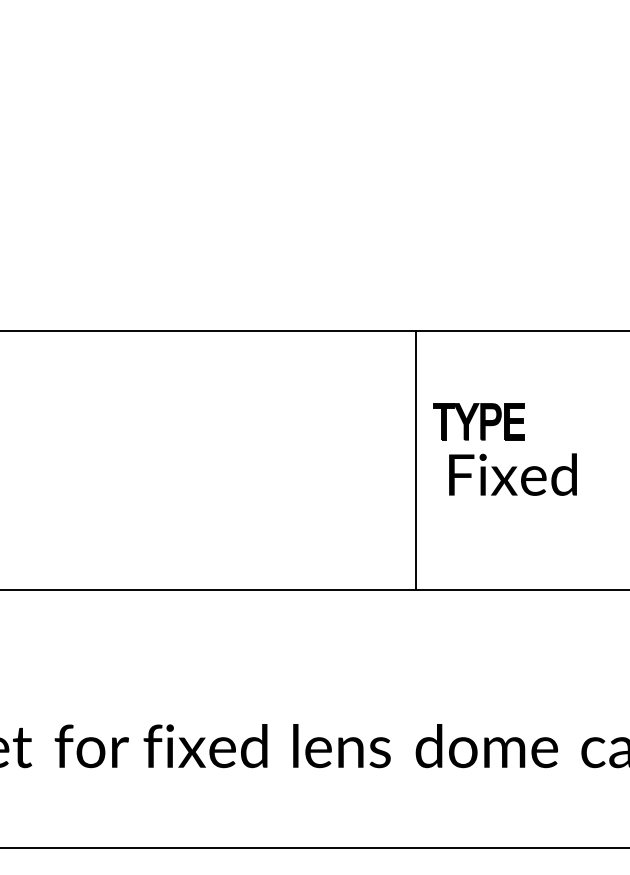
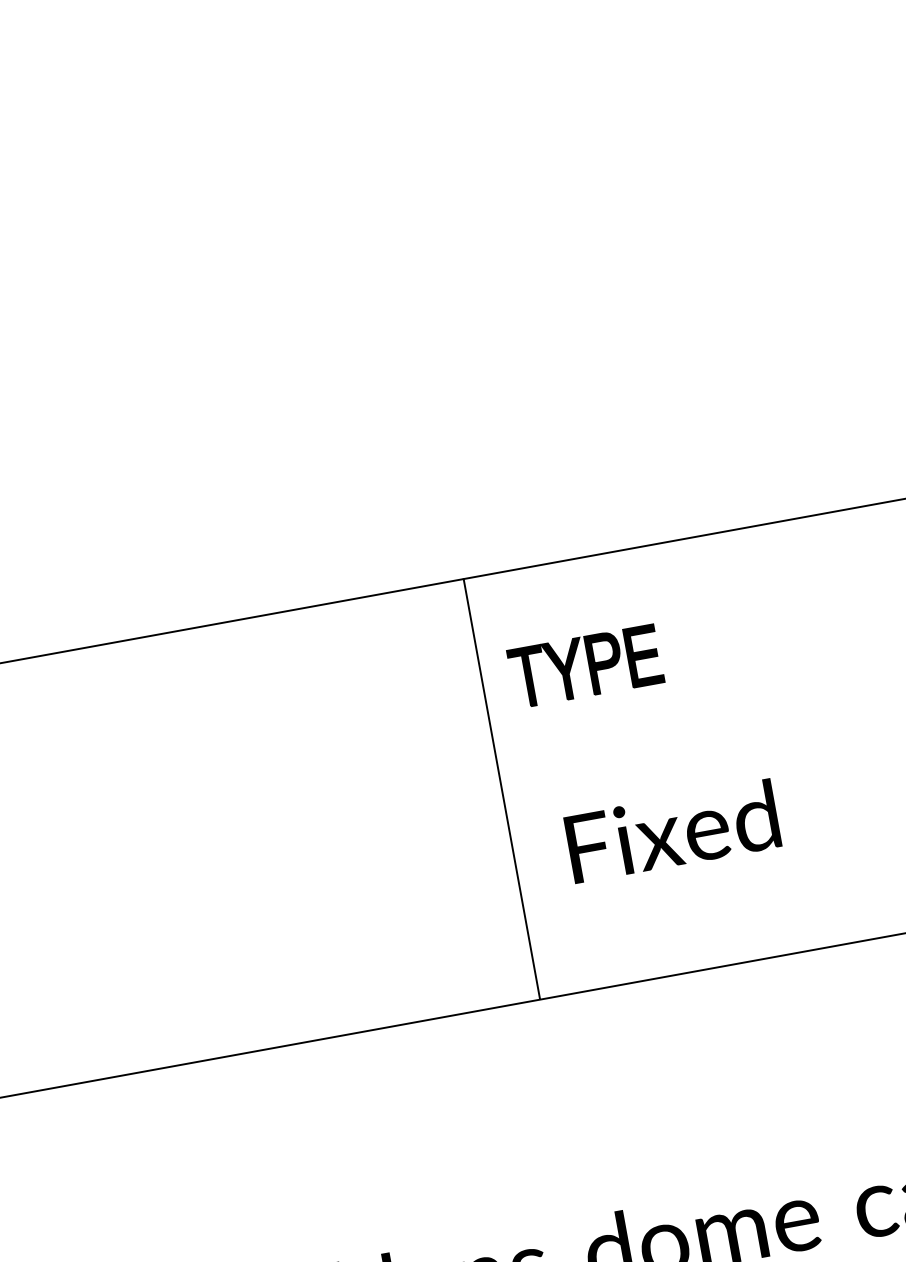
part: (478, 421) -> (584, 666), moved
text: (512, 474) -> (671, 831), moved

